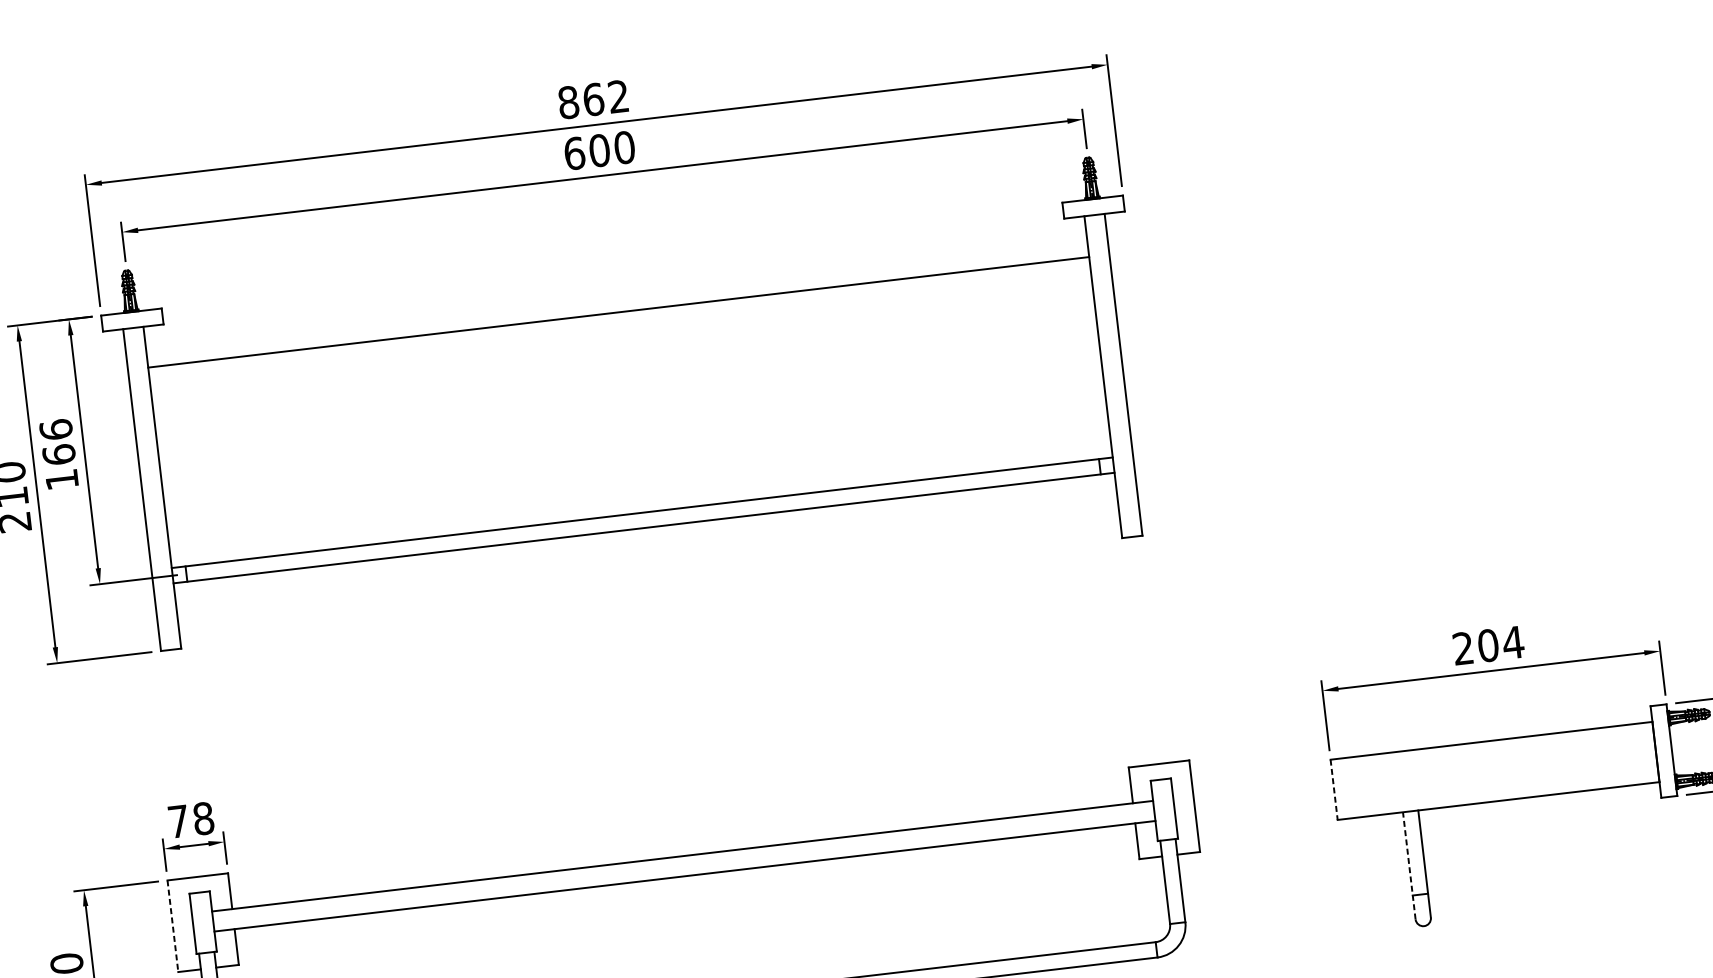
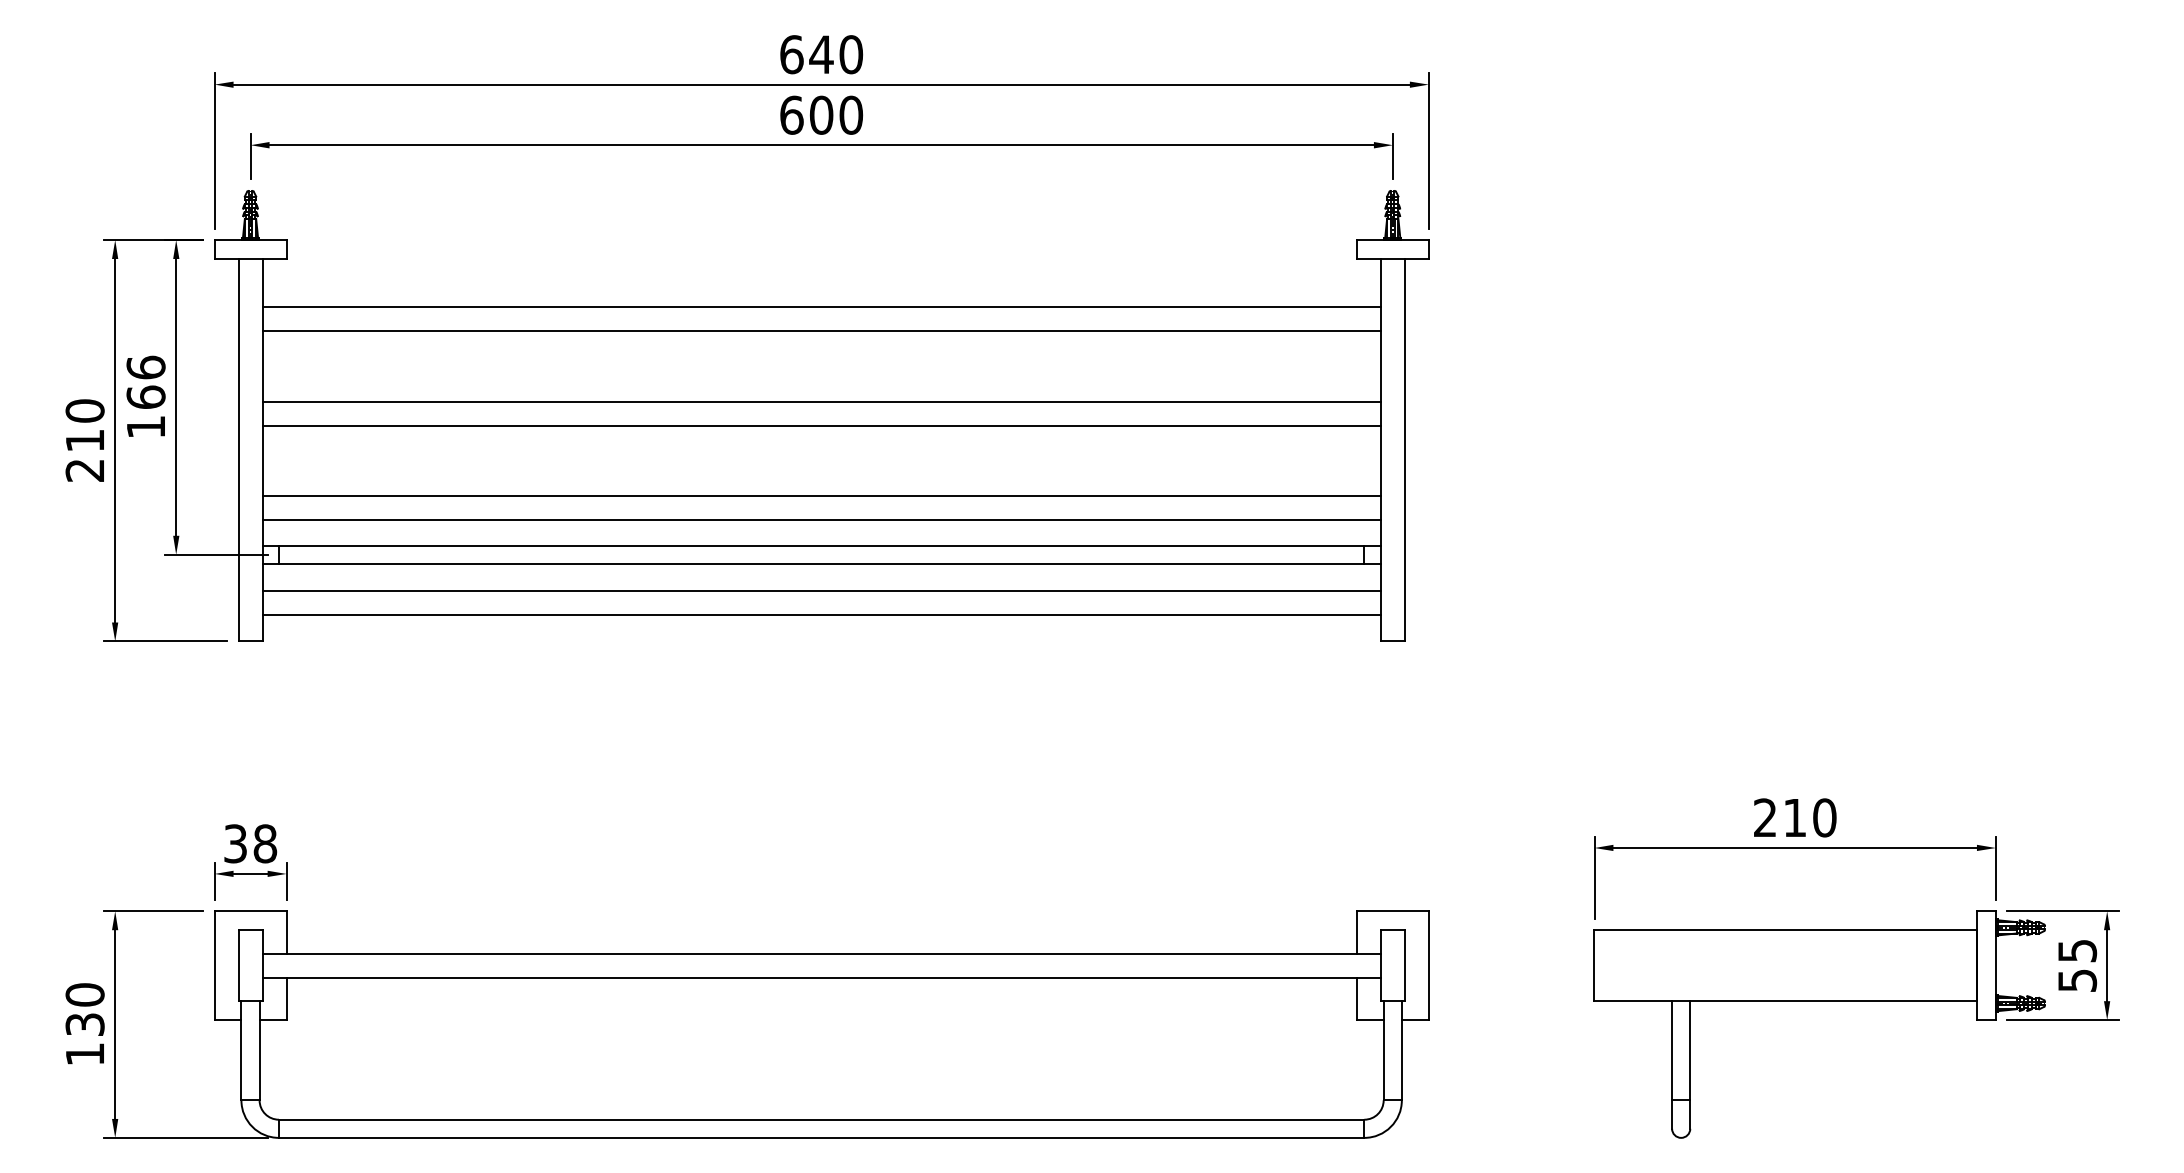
text: (593, 99) -> (821, 54), 862 -> 640
line: (620, 332) -> (821, 331), added
line: (627, 391) -> (821, 401), added
line: (630, 411) -> (821, 425), added
line: (637, 471) -> (821, 496), added
line: (639, 491) -> (821, 520), added
line: (646, 550) -> (821, 590), added
line: (648, 570) -> (821, 614), added
text: (1501, 643) -> (1810, 817), 204 -> 210
line: (1334, 789) -> (1594, 965), dashed -> solid
text: (178, 821) -> (235, 843), 78 -> 38
line: (1409, 866) -> (1672, 1065), dashed -> solid
line: (172, 926) -> (214, 966), dashed -> solid

